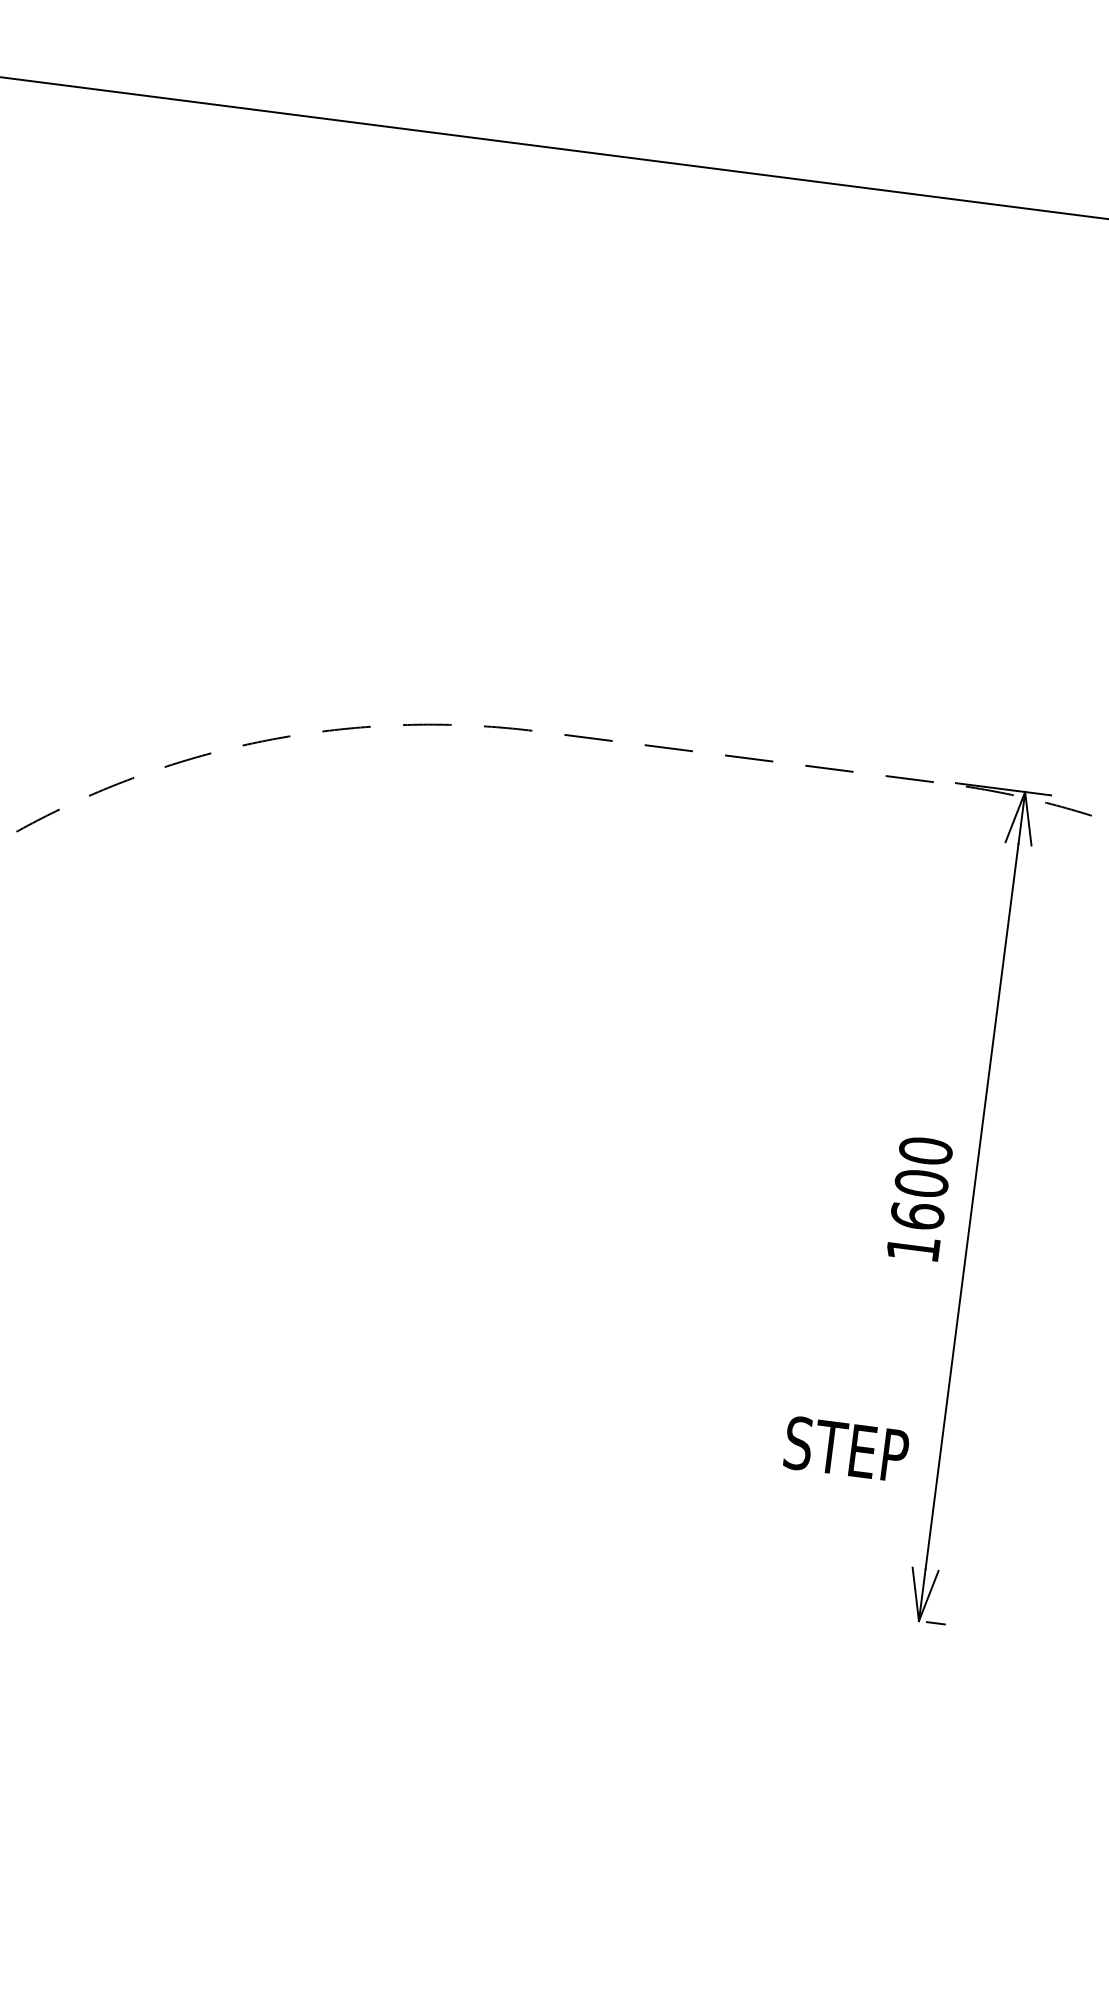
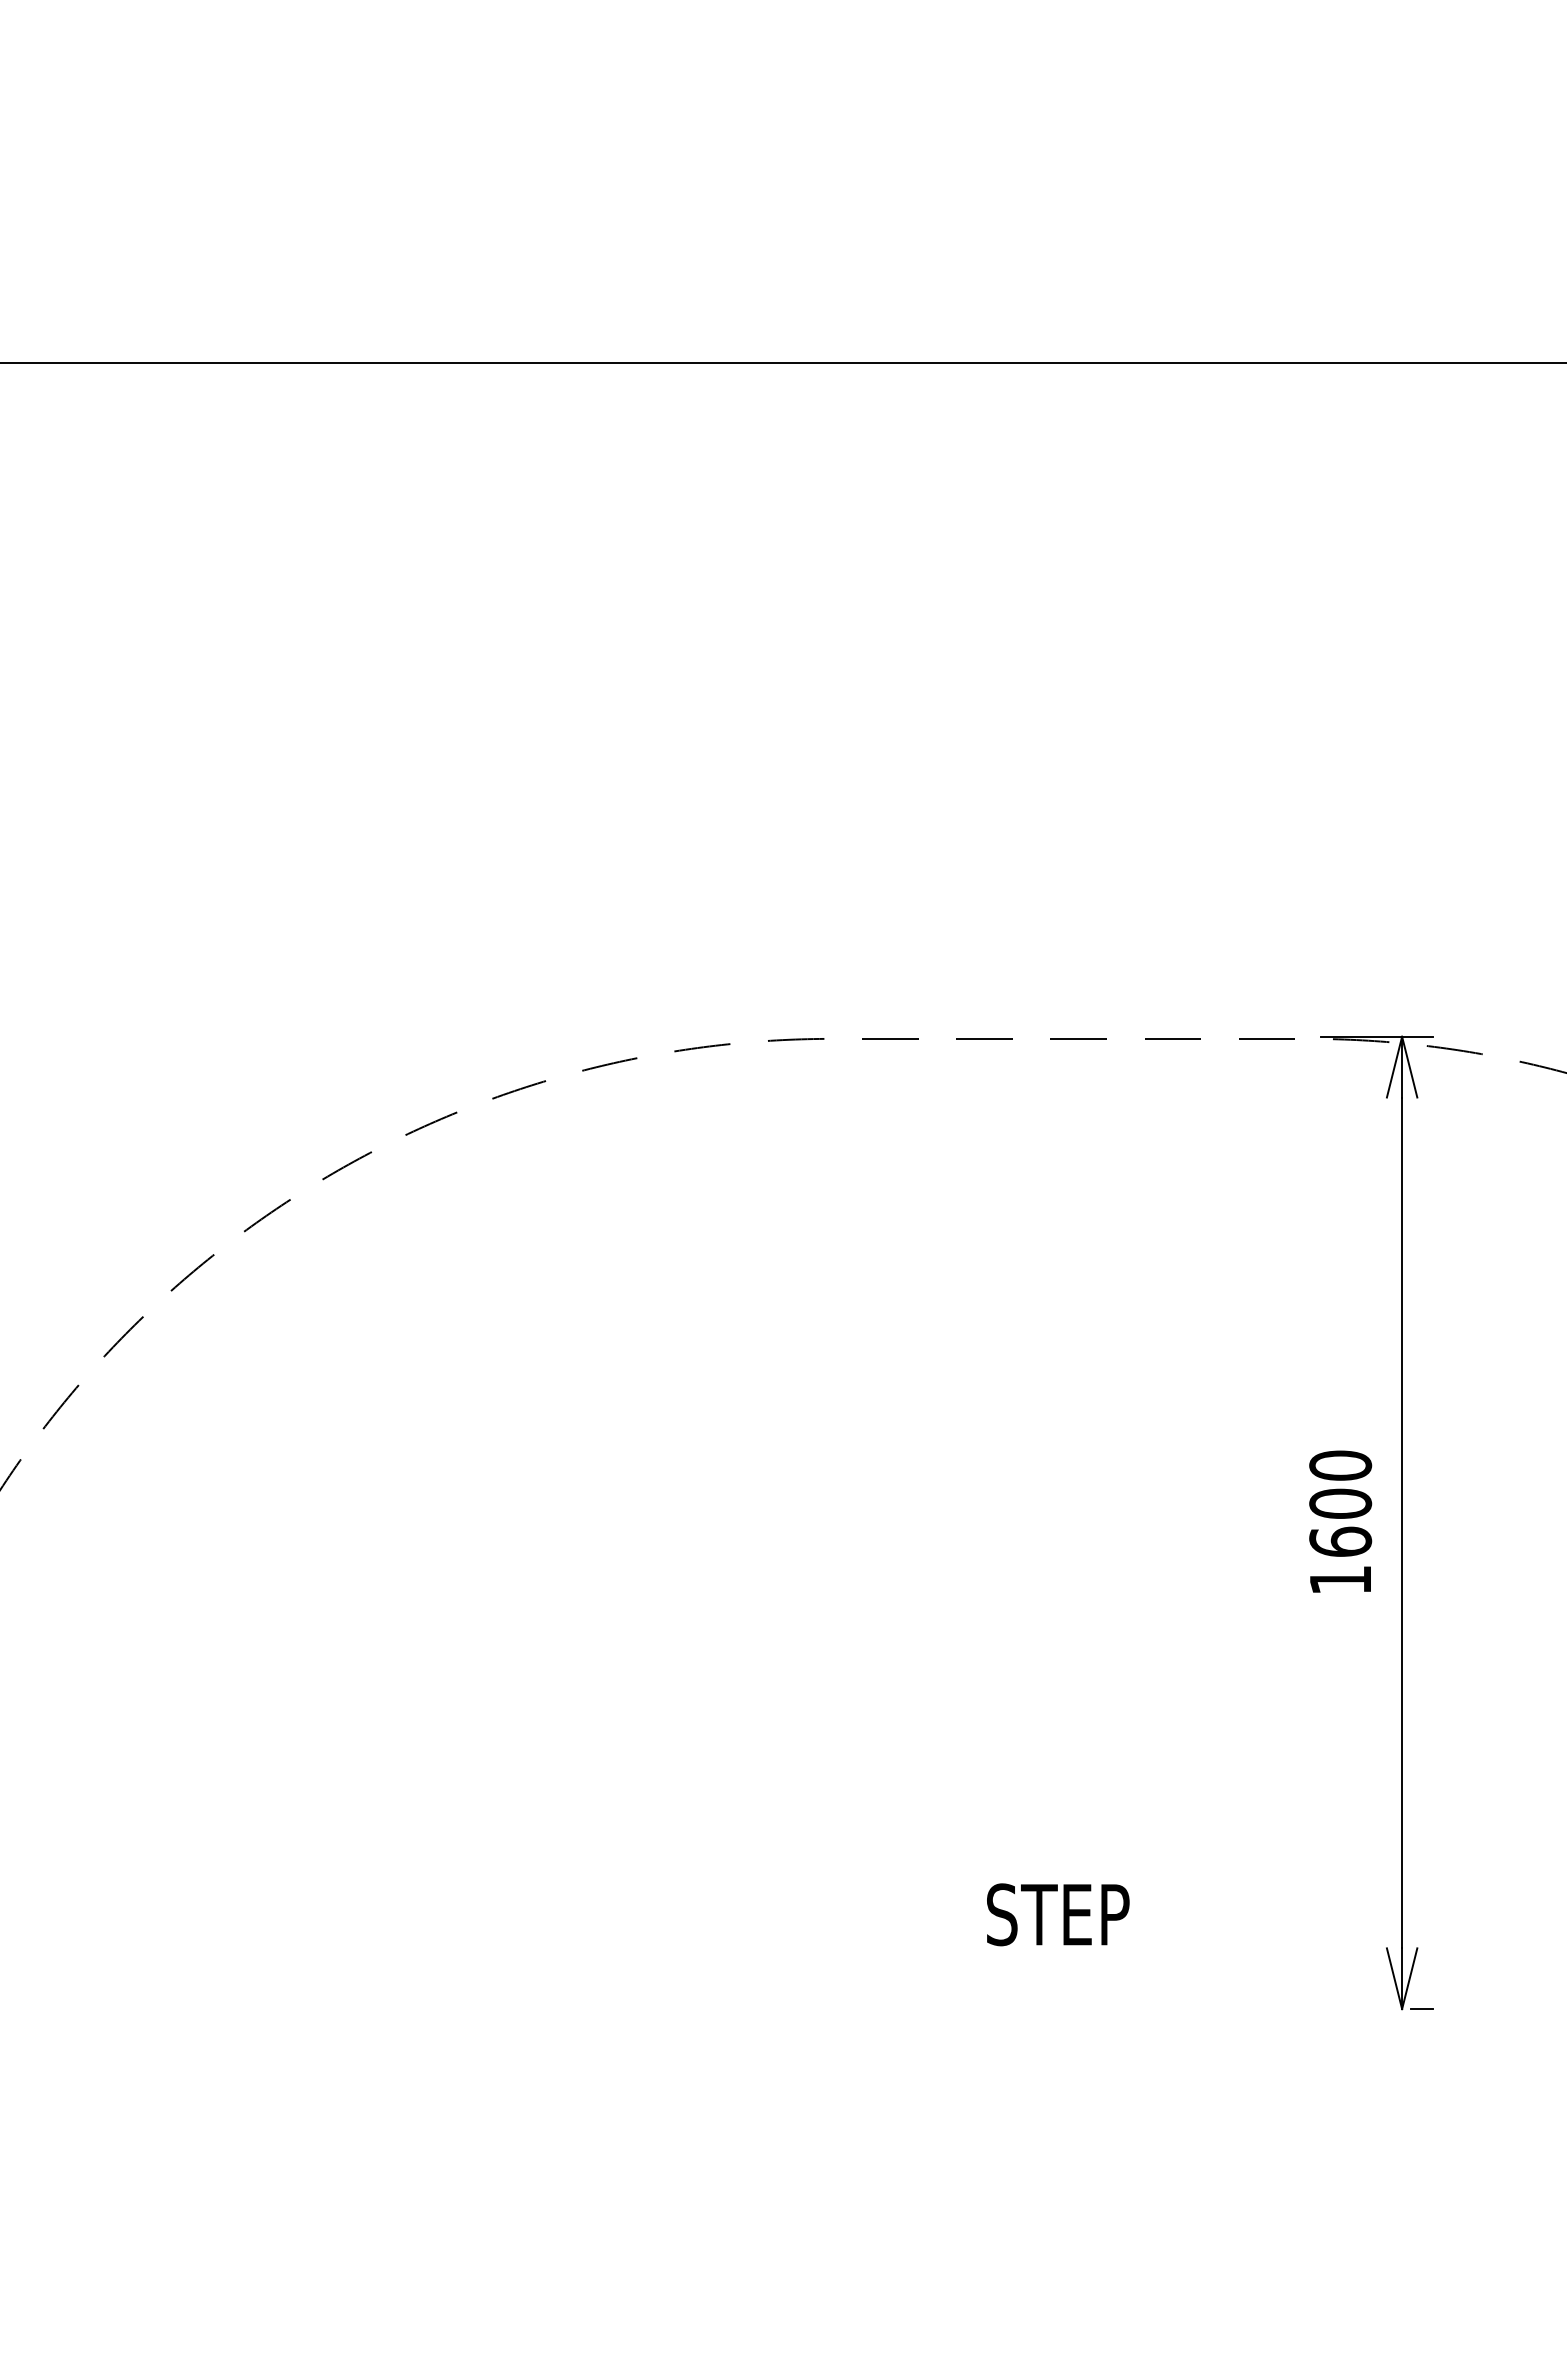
text: (846, 1449) -> (1058, 1914), moved

